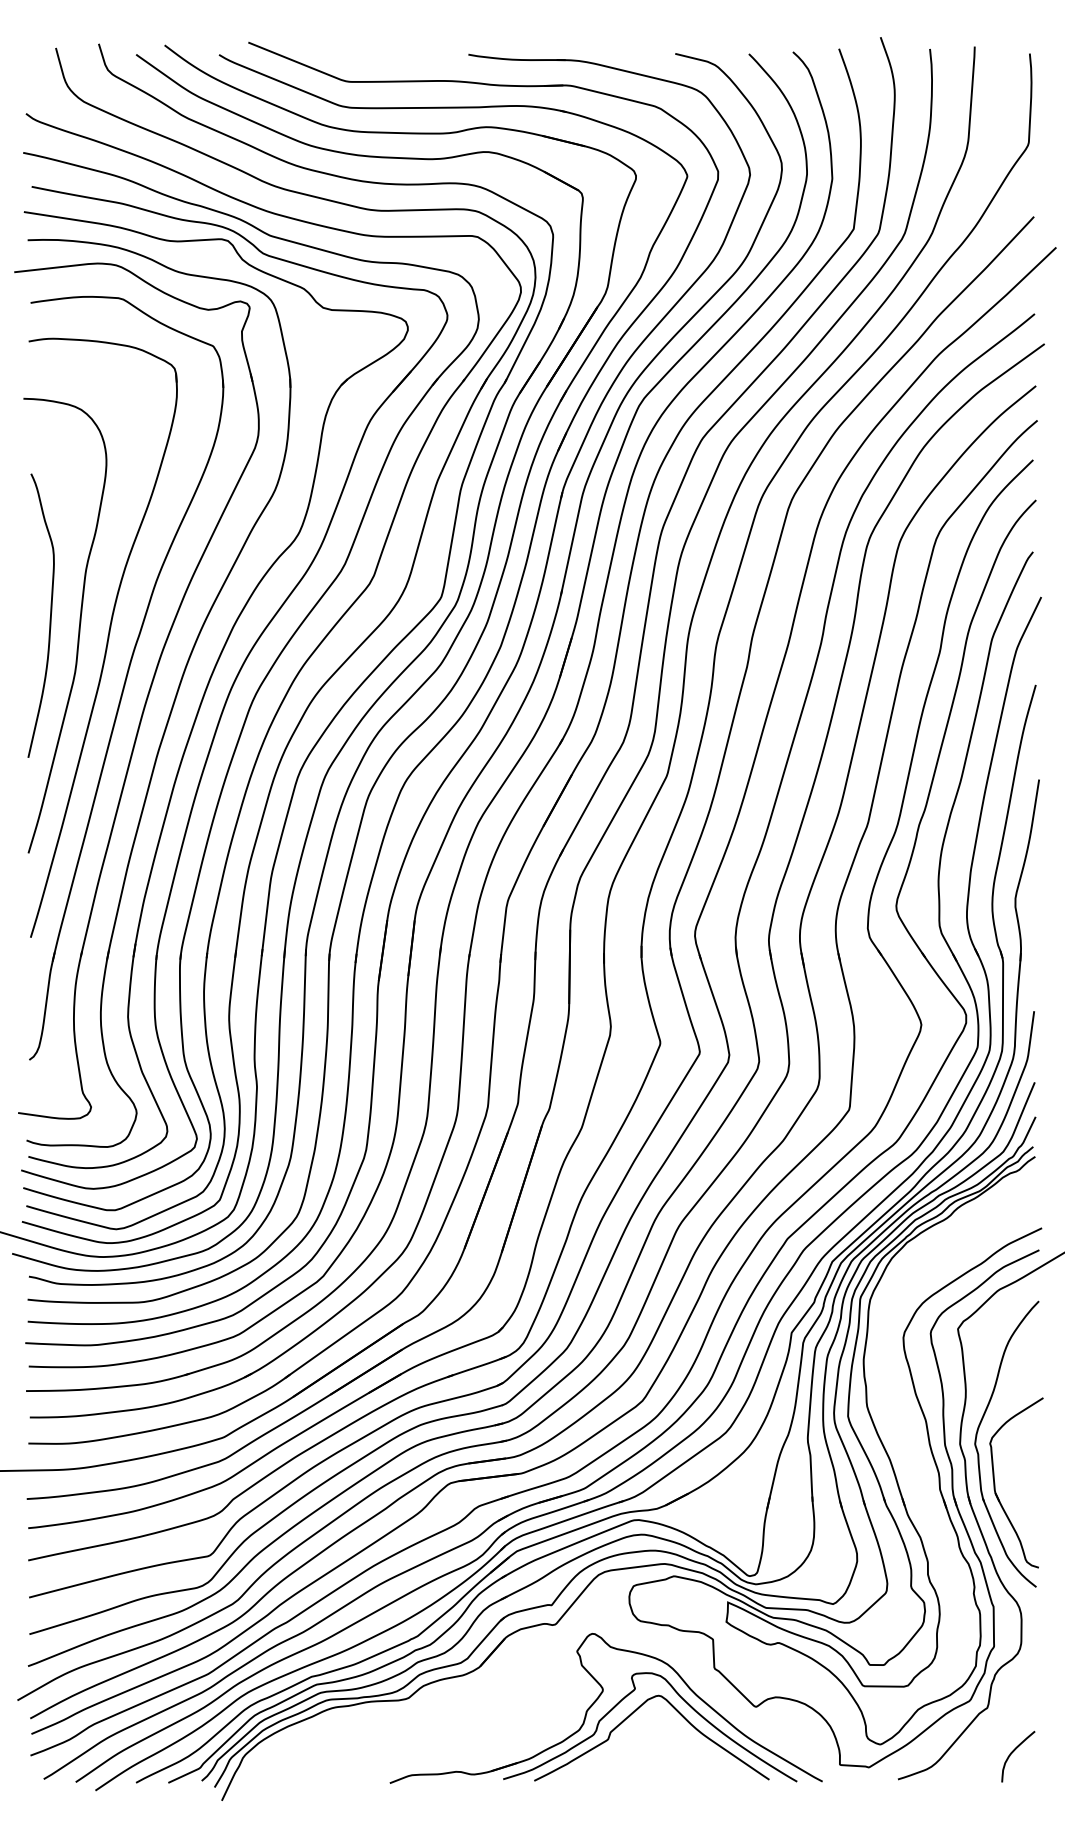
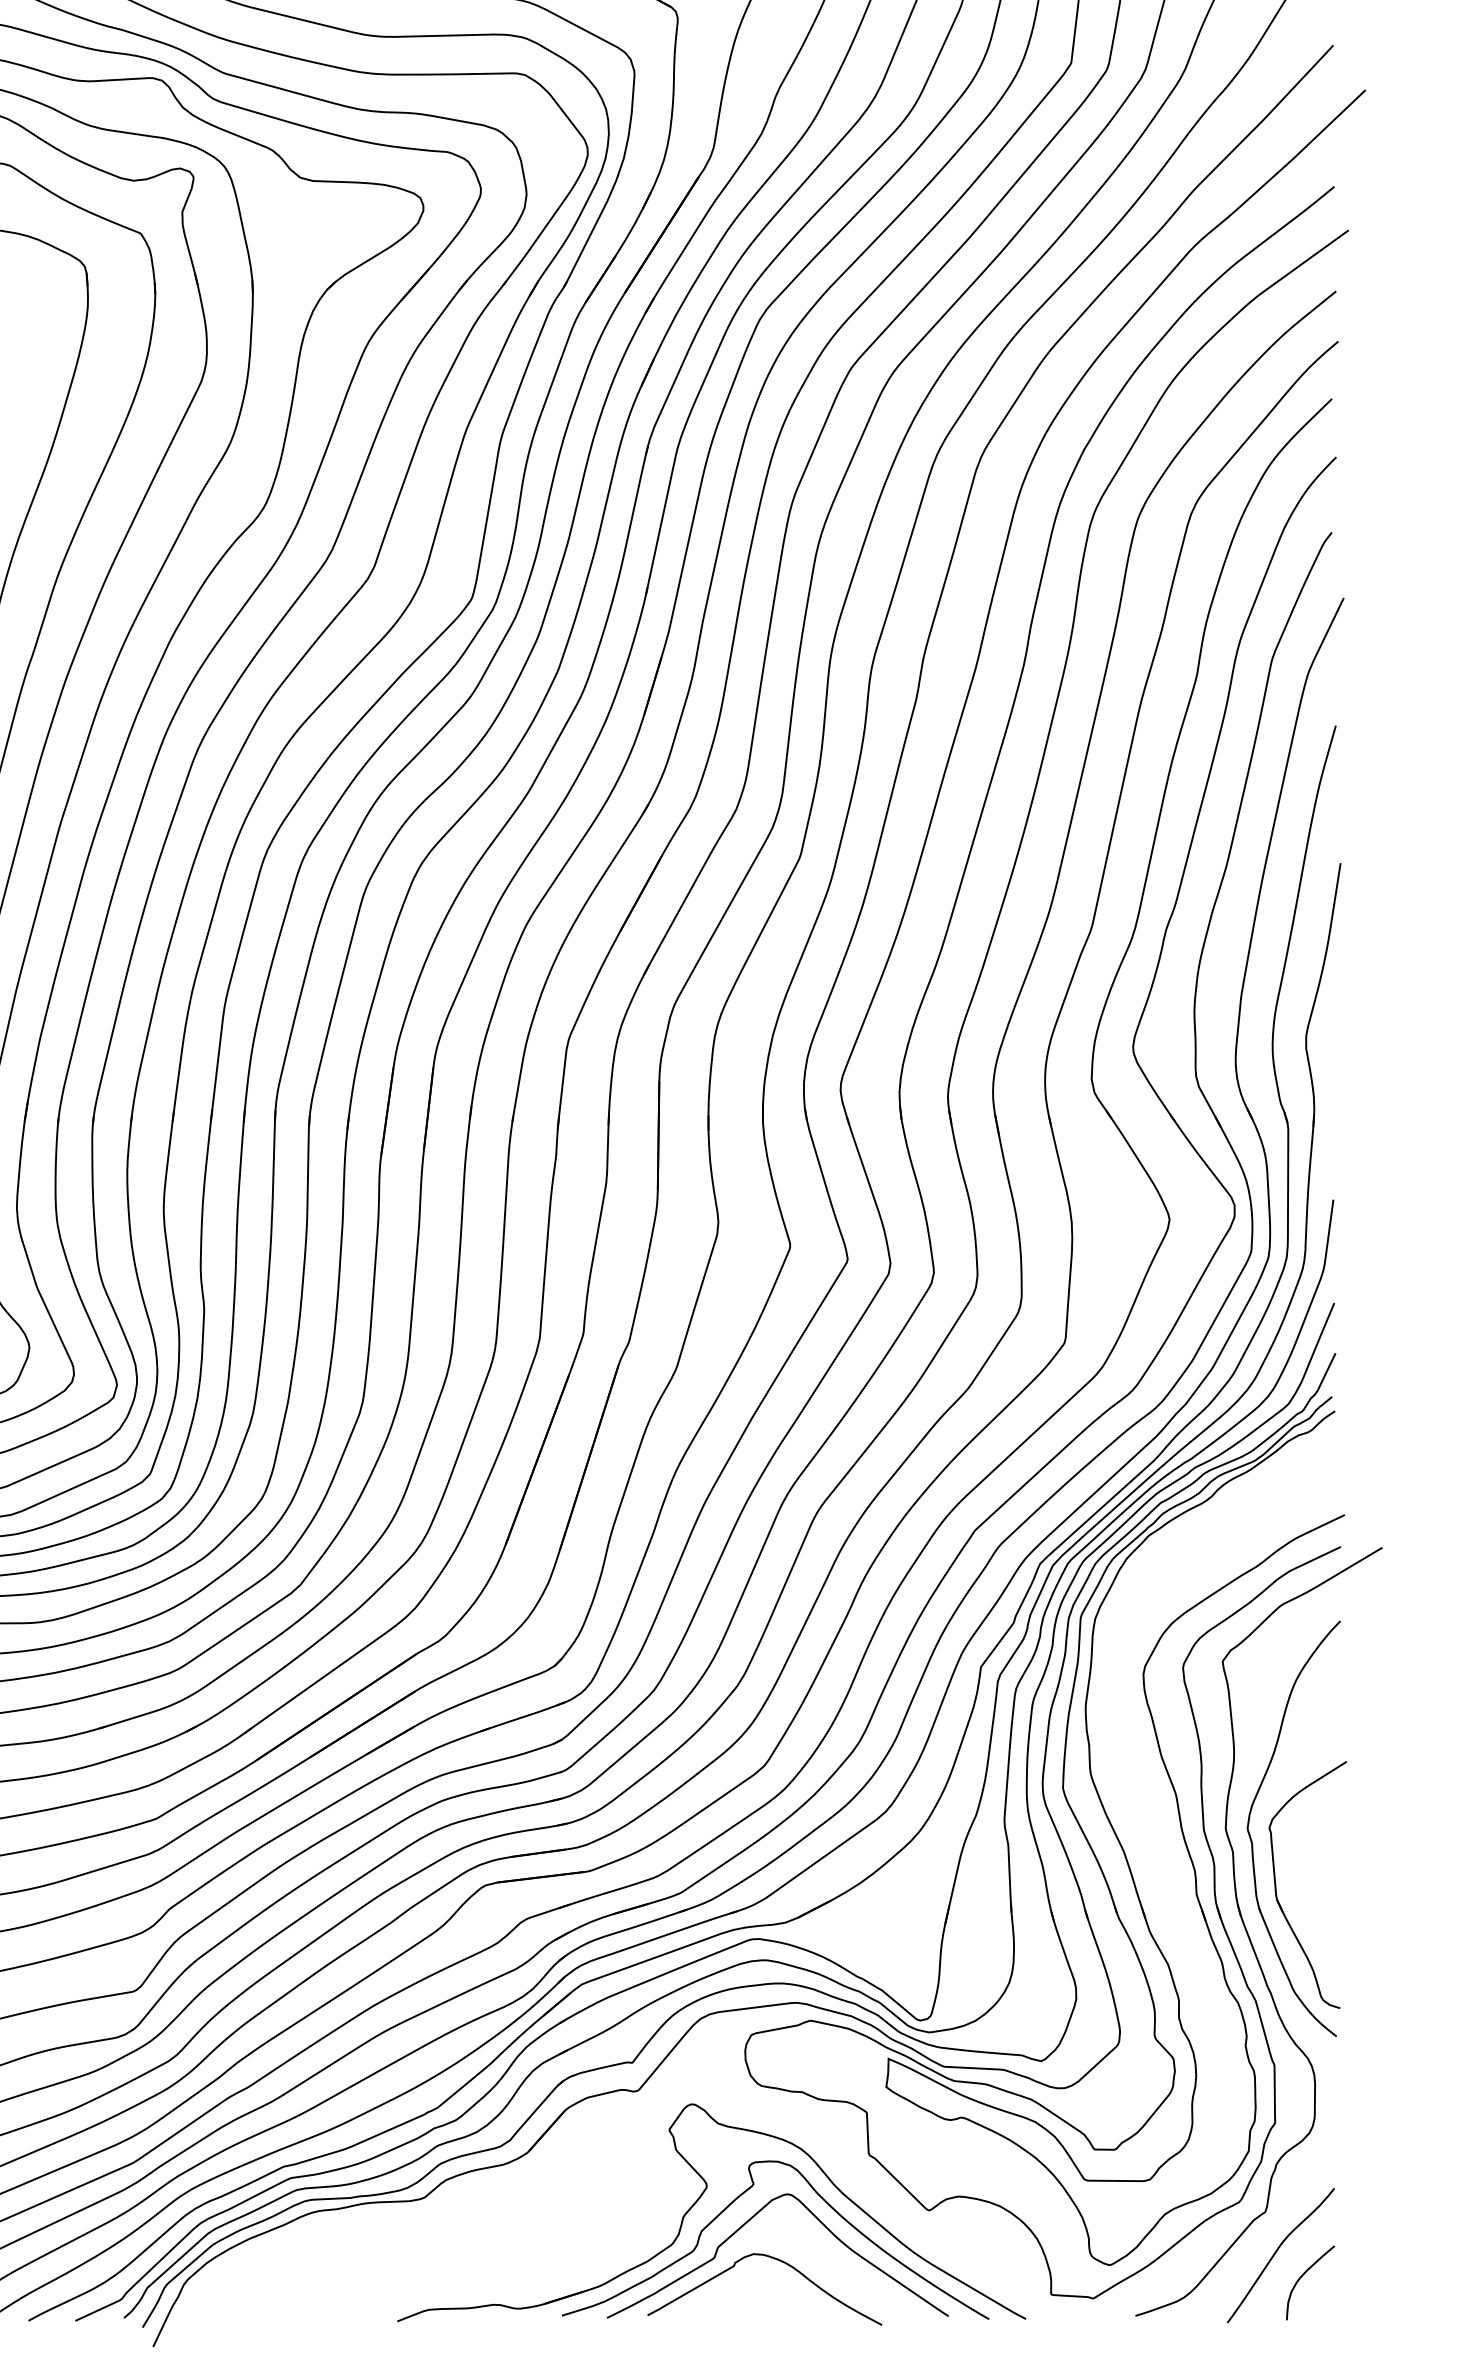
curve: (995, 1736) -> (1277, 2253), added
curve: (650, 1741) -> (775, 2260), added

